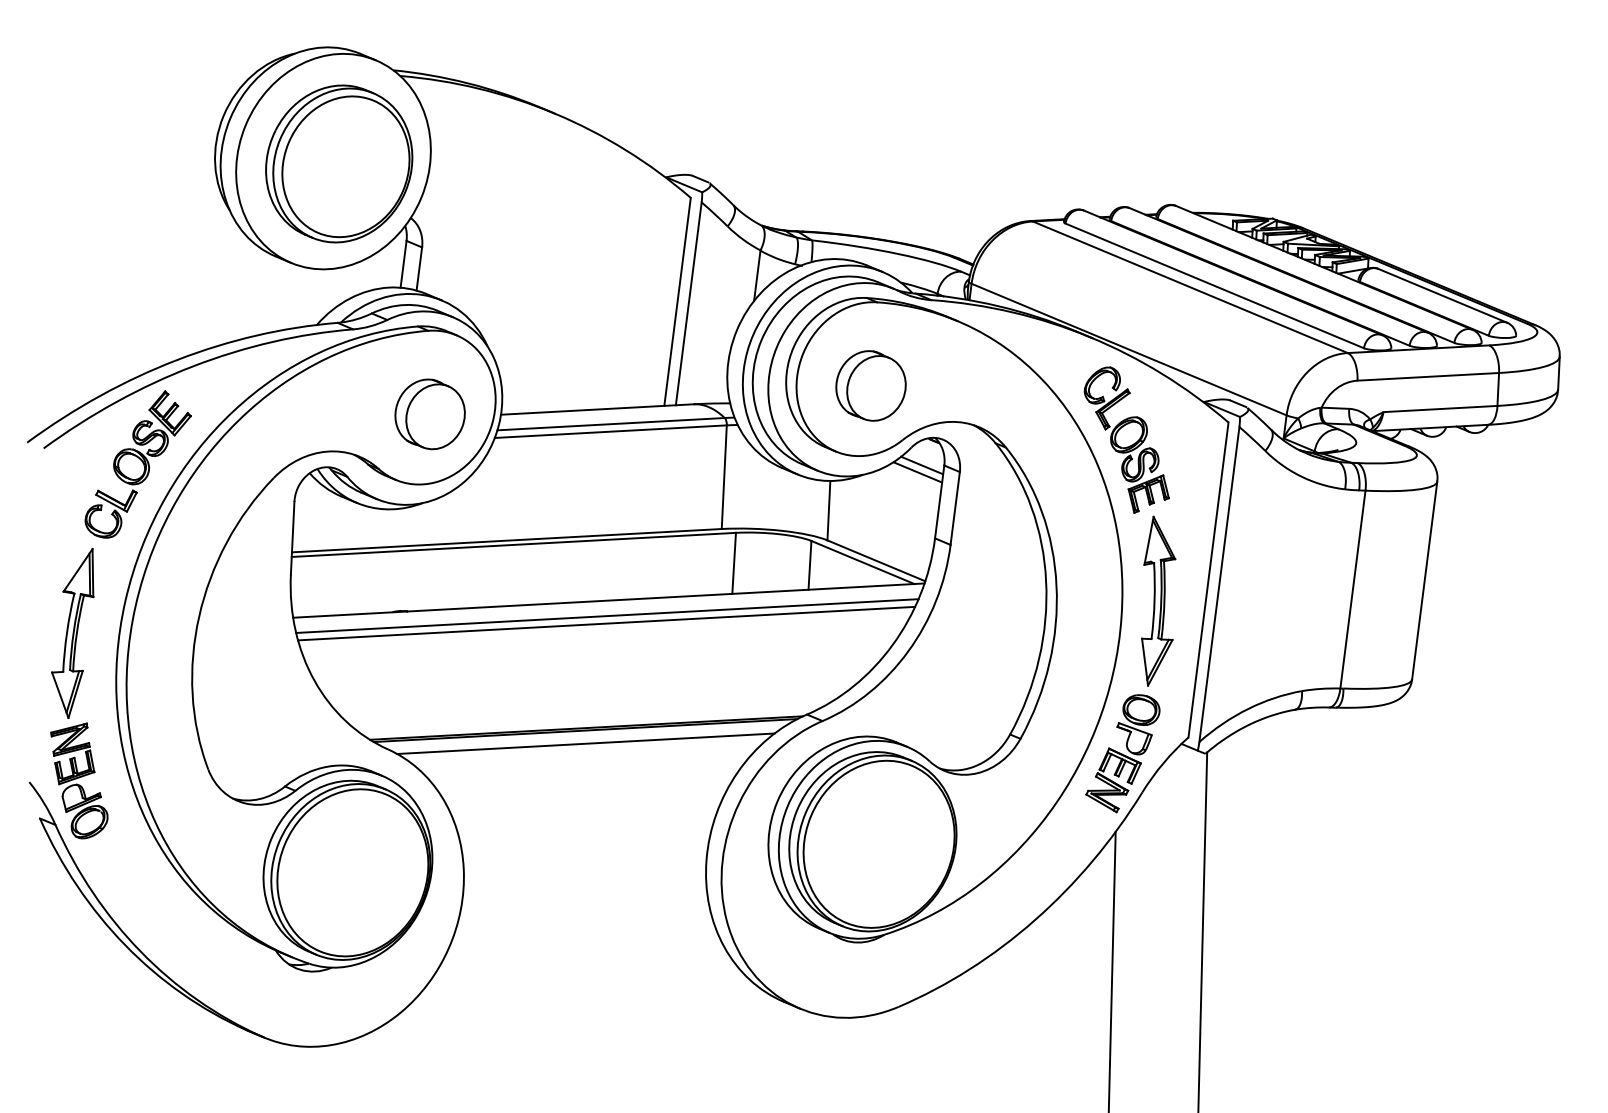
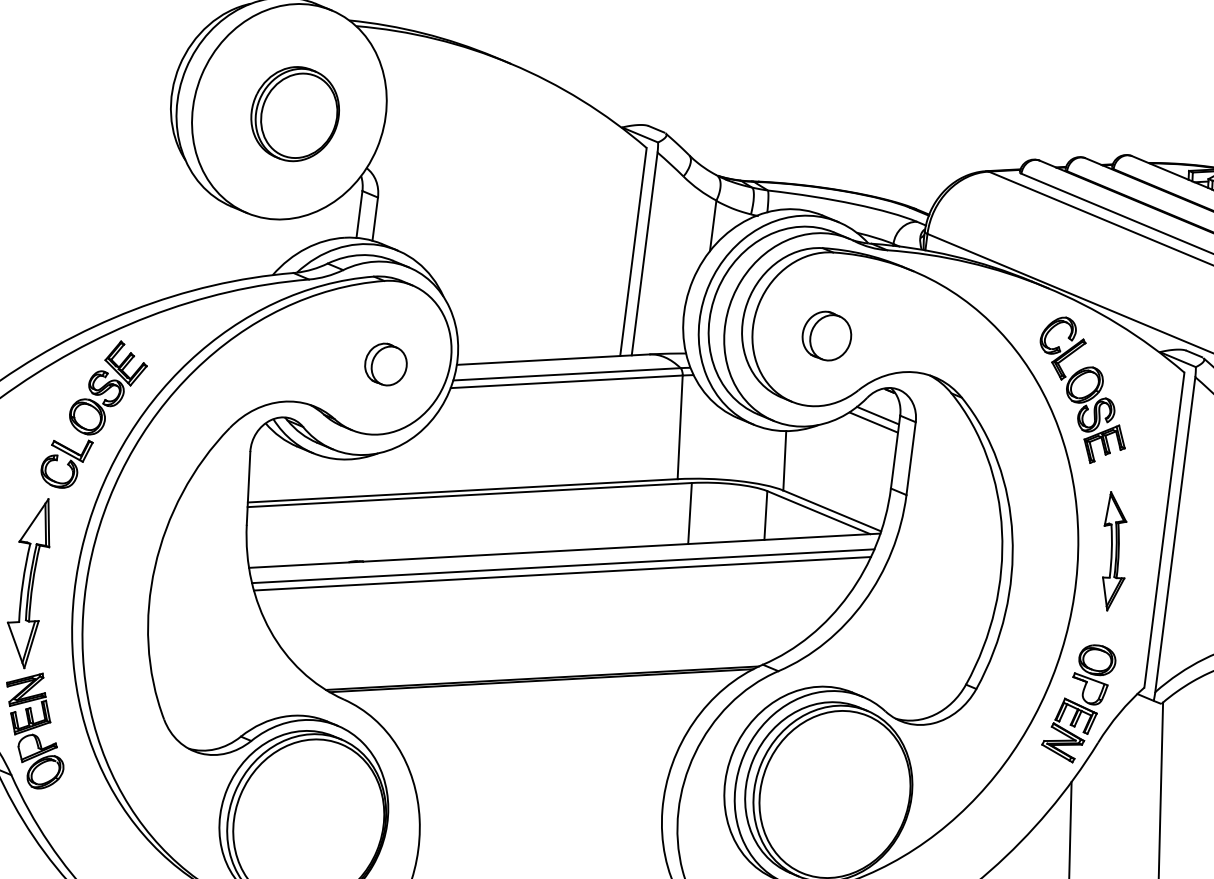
part: (339, 163) -> (295, 113), size x0.6
part: (870, 385) -> (826, 335), size x0.7
part: (429, 414) -> (385, 364), size x0.6
part: (1158, 600) -> (1114, 550), size x0.7
line: (585, 743) -> (541, 693), removed

